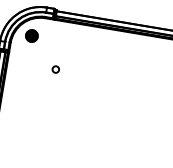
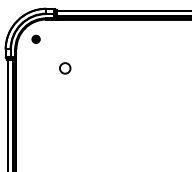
part: (31, 36) -> (35, 39), size x0.6
circle: (56, 69) -> (65, 68), size x1.6

